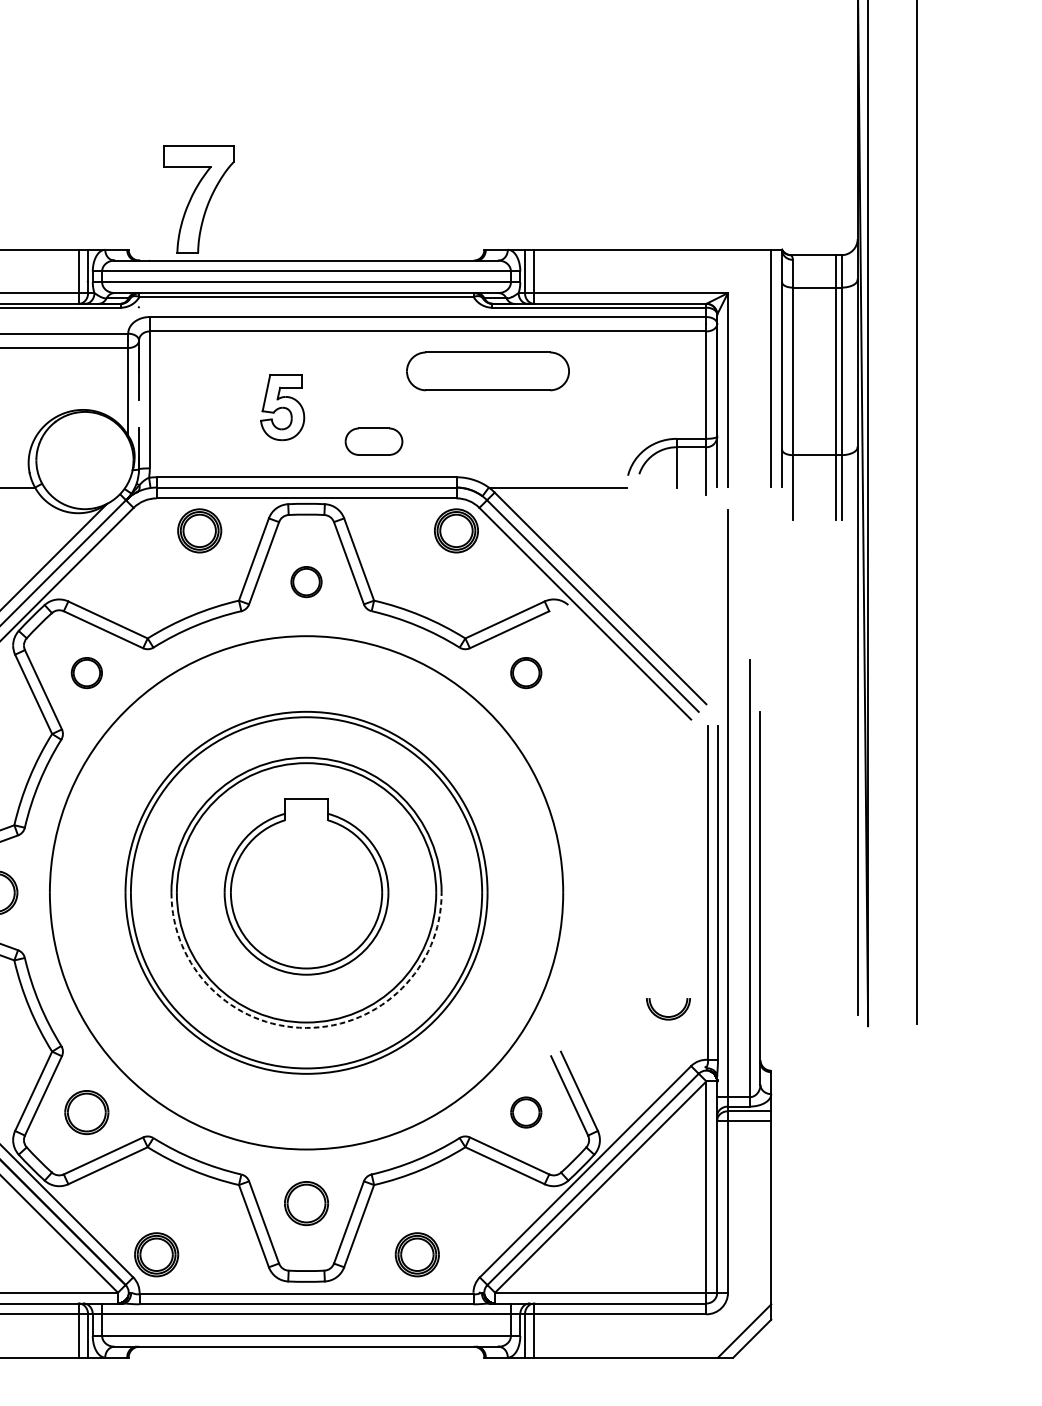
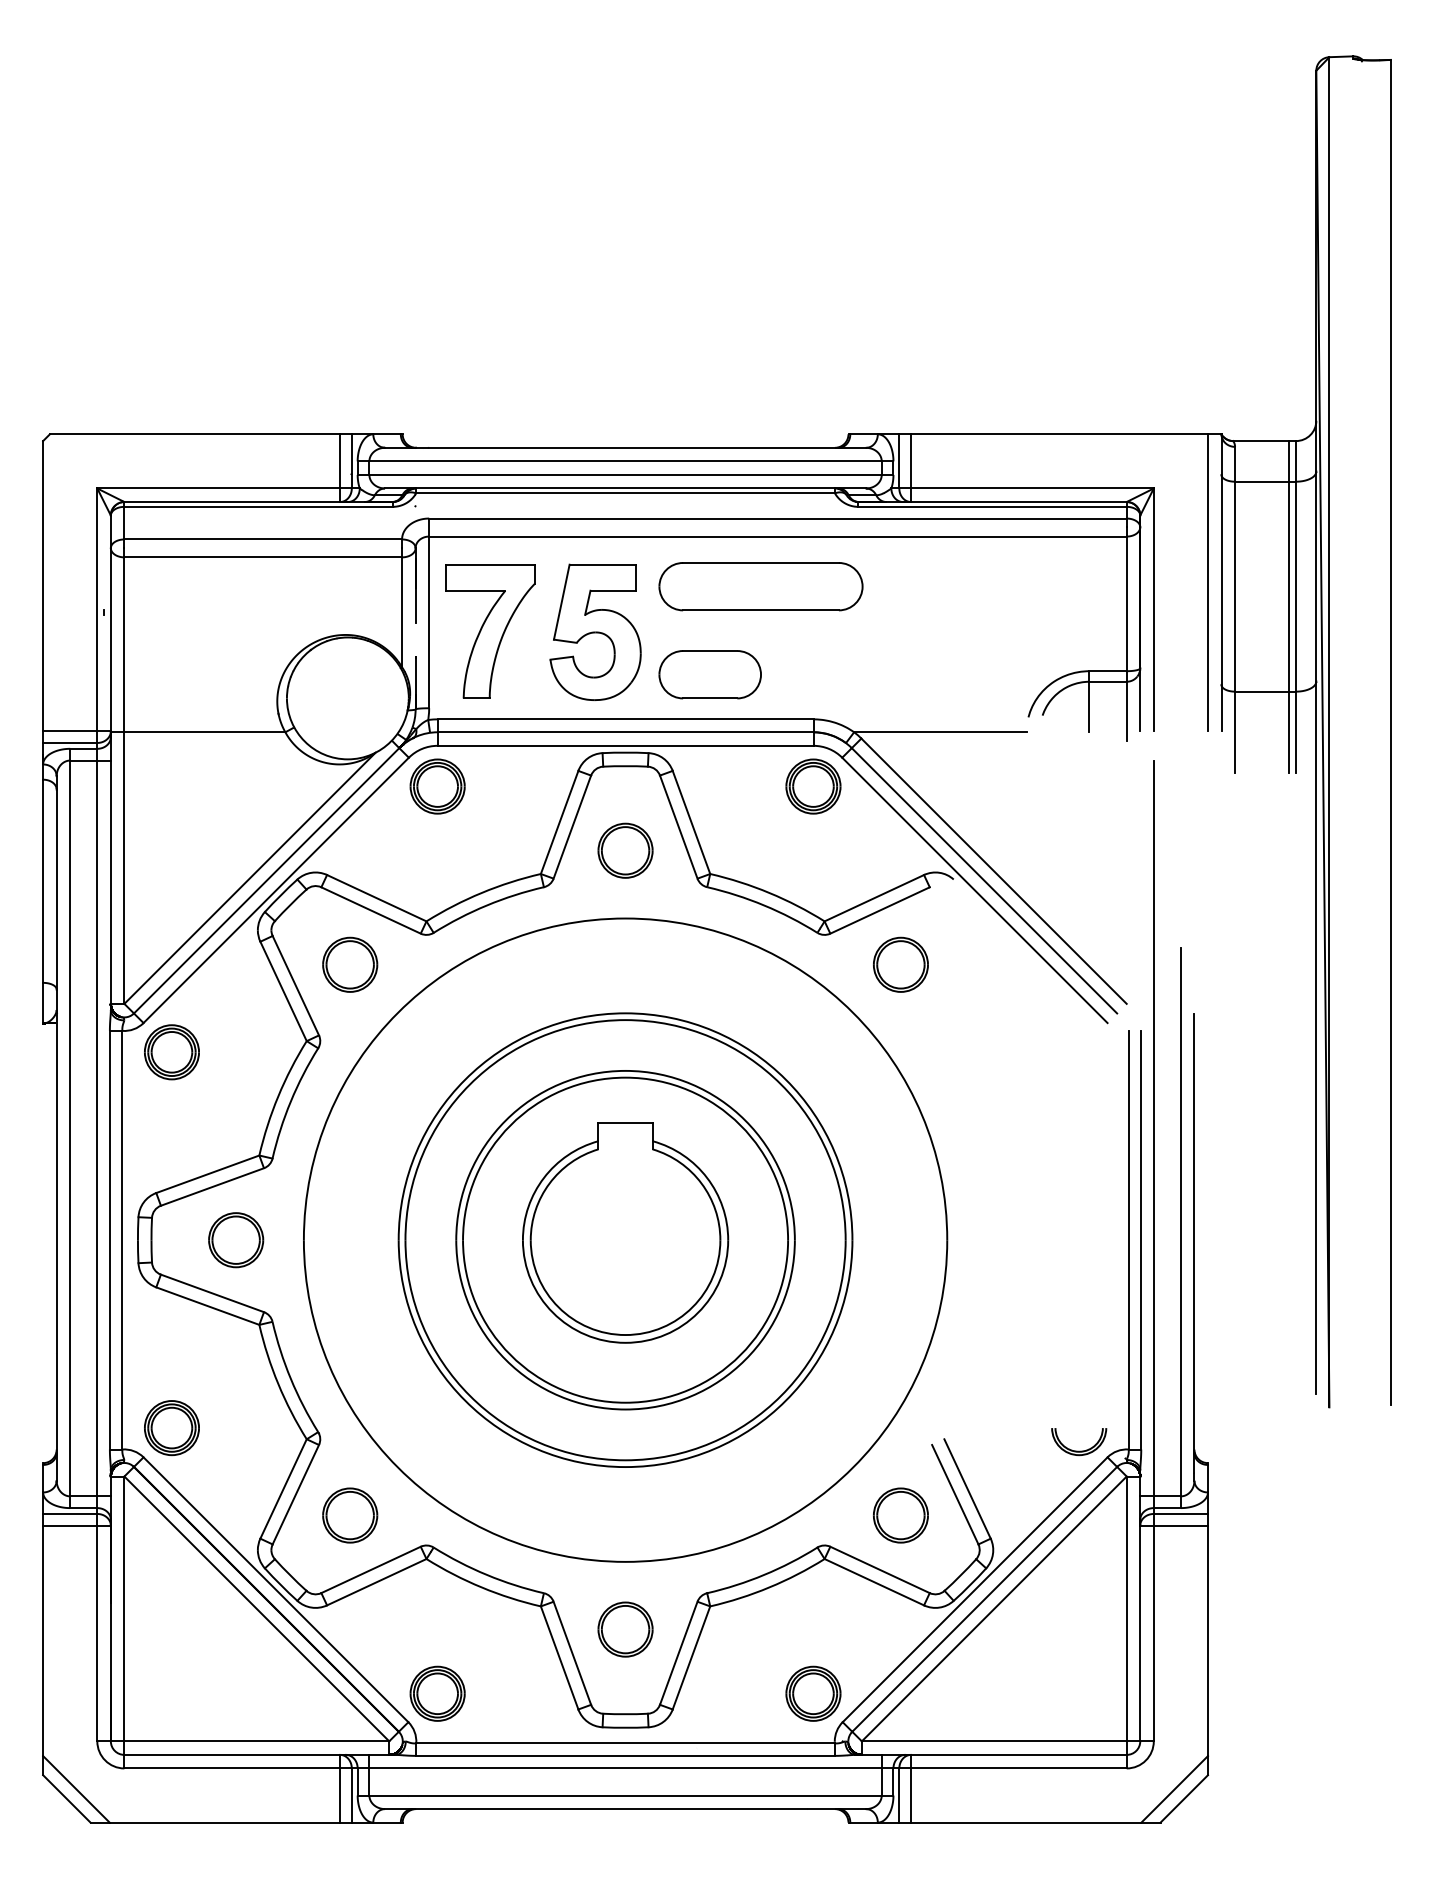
part: (198, 199) -> (490, 631), moved
part: (487, 371) -> (760, 586), moved
part: (282, 407) -> (595, 631), size x1.67
part: (373, 441) -> (709, 674), size x1.43
part: (199, 530) -> (437, 786), moved
part: (306, 581) -> (625, 850), size x1.43
part: (87, 672) -> (350, 964), size x1.43
part: (525, 672) -> (900, 964), size x1.43
part: (668, 1015) -> (1079, 1450), moved
arc: (306, 1027) -> (625, 1409), dashed -> solid
part: (525, 1112) -> (900, 1515), size x1.43
part: (417, 1254) -> (813, 1693), moved

